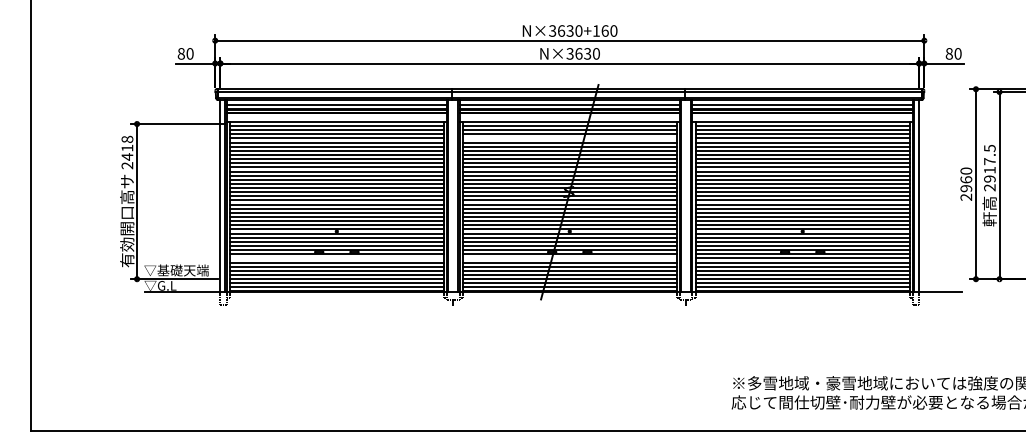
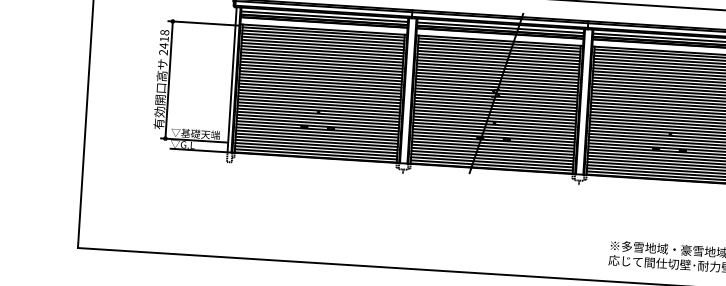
line: (569, 138) -> (498, 52), added
line: (336, 258) -> (317, 132), added
line: (569, 258) -> (493, 143), added

